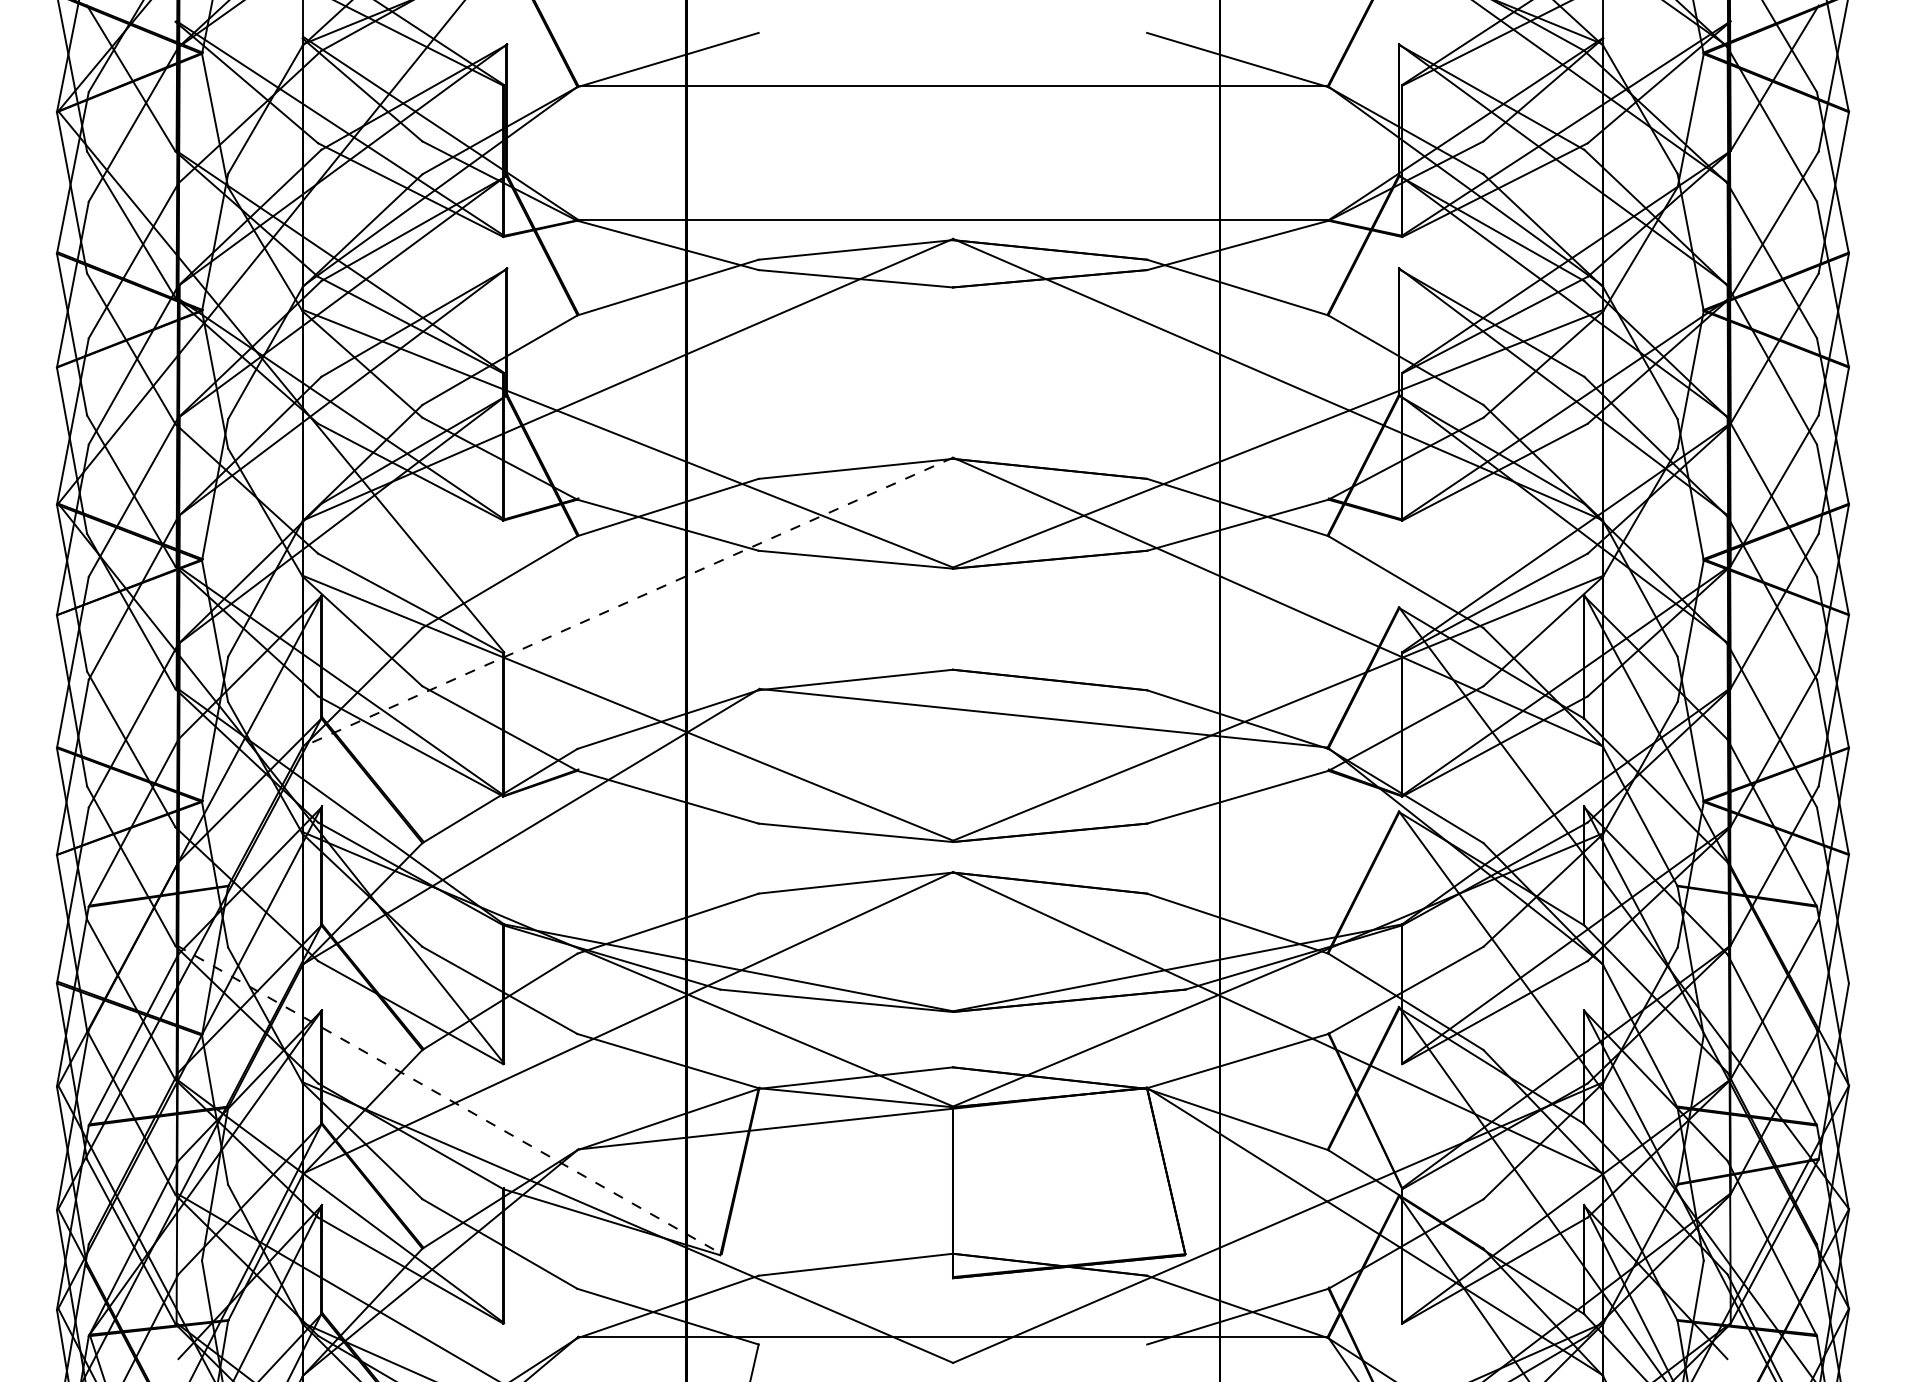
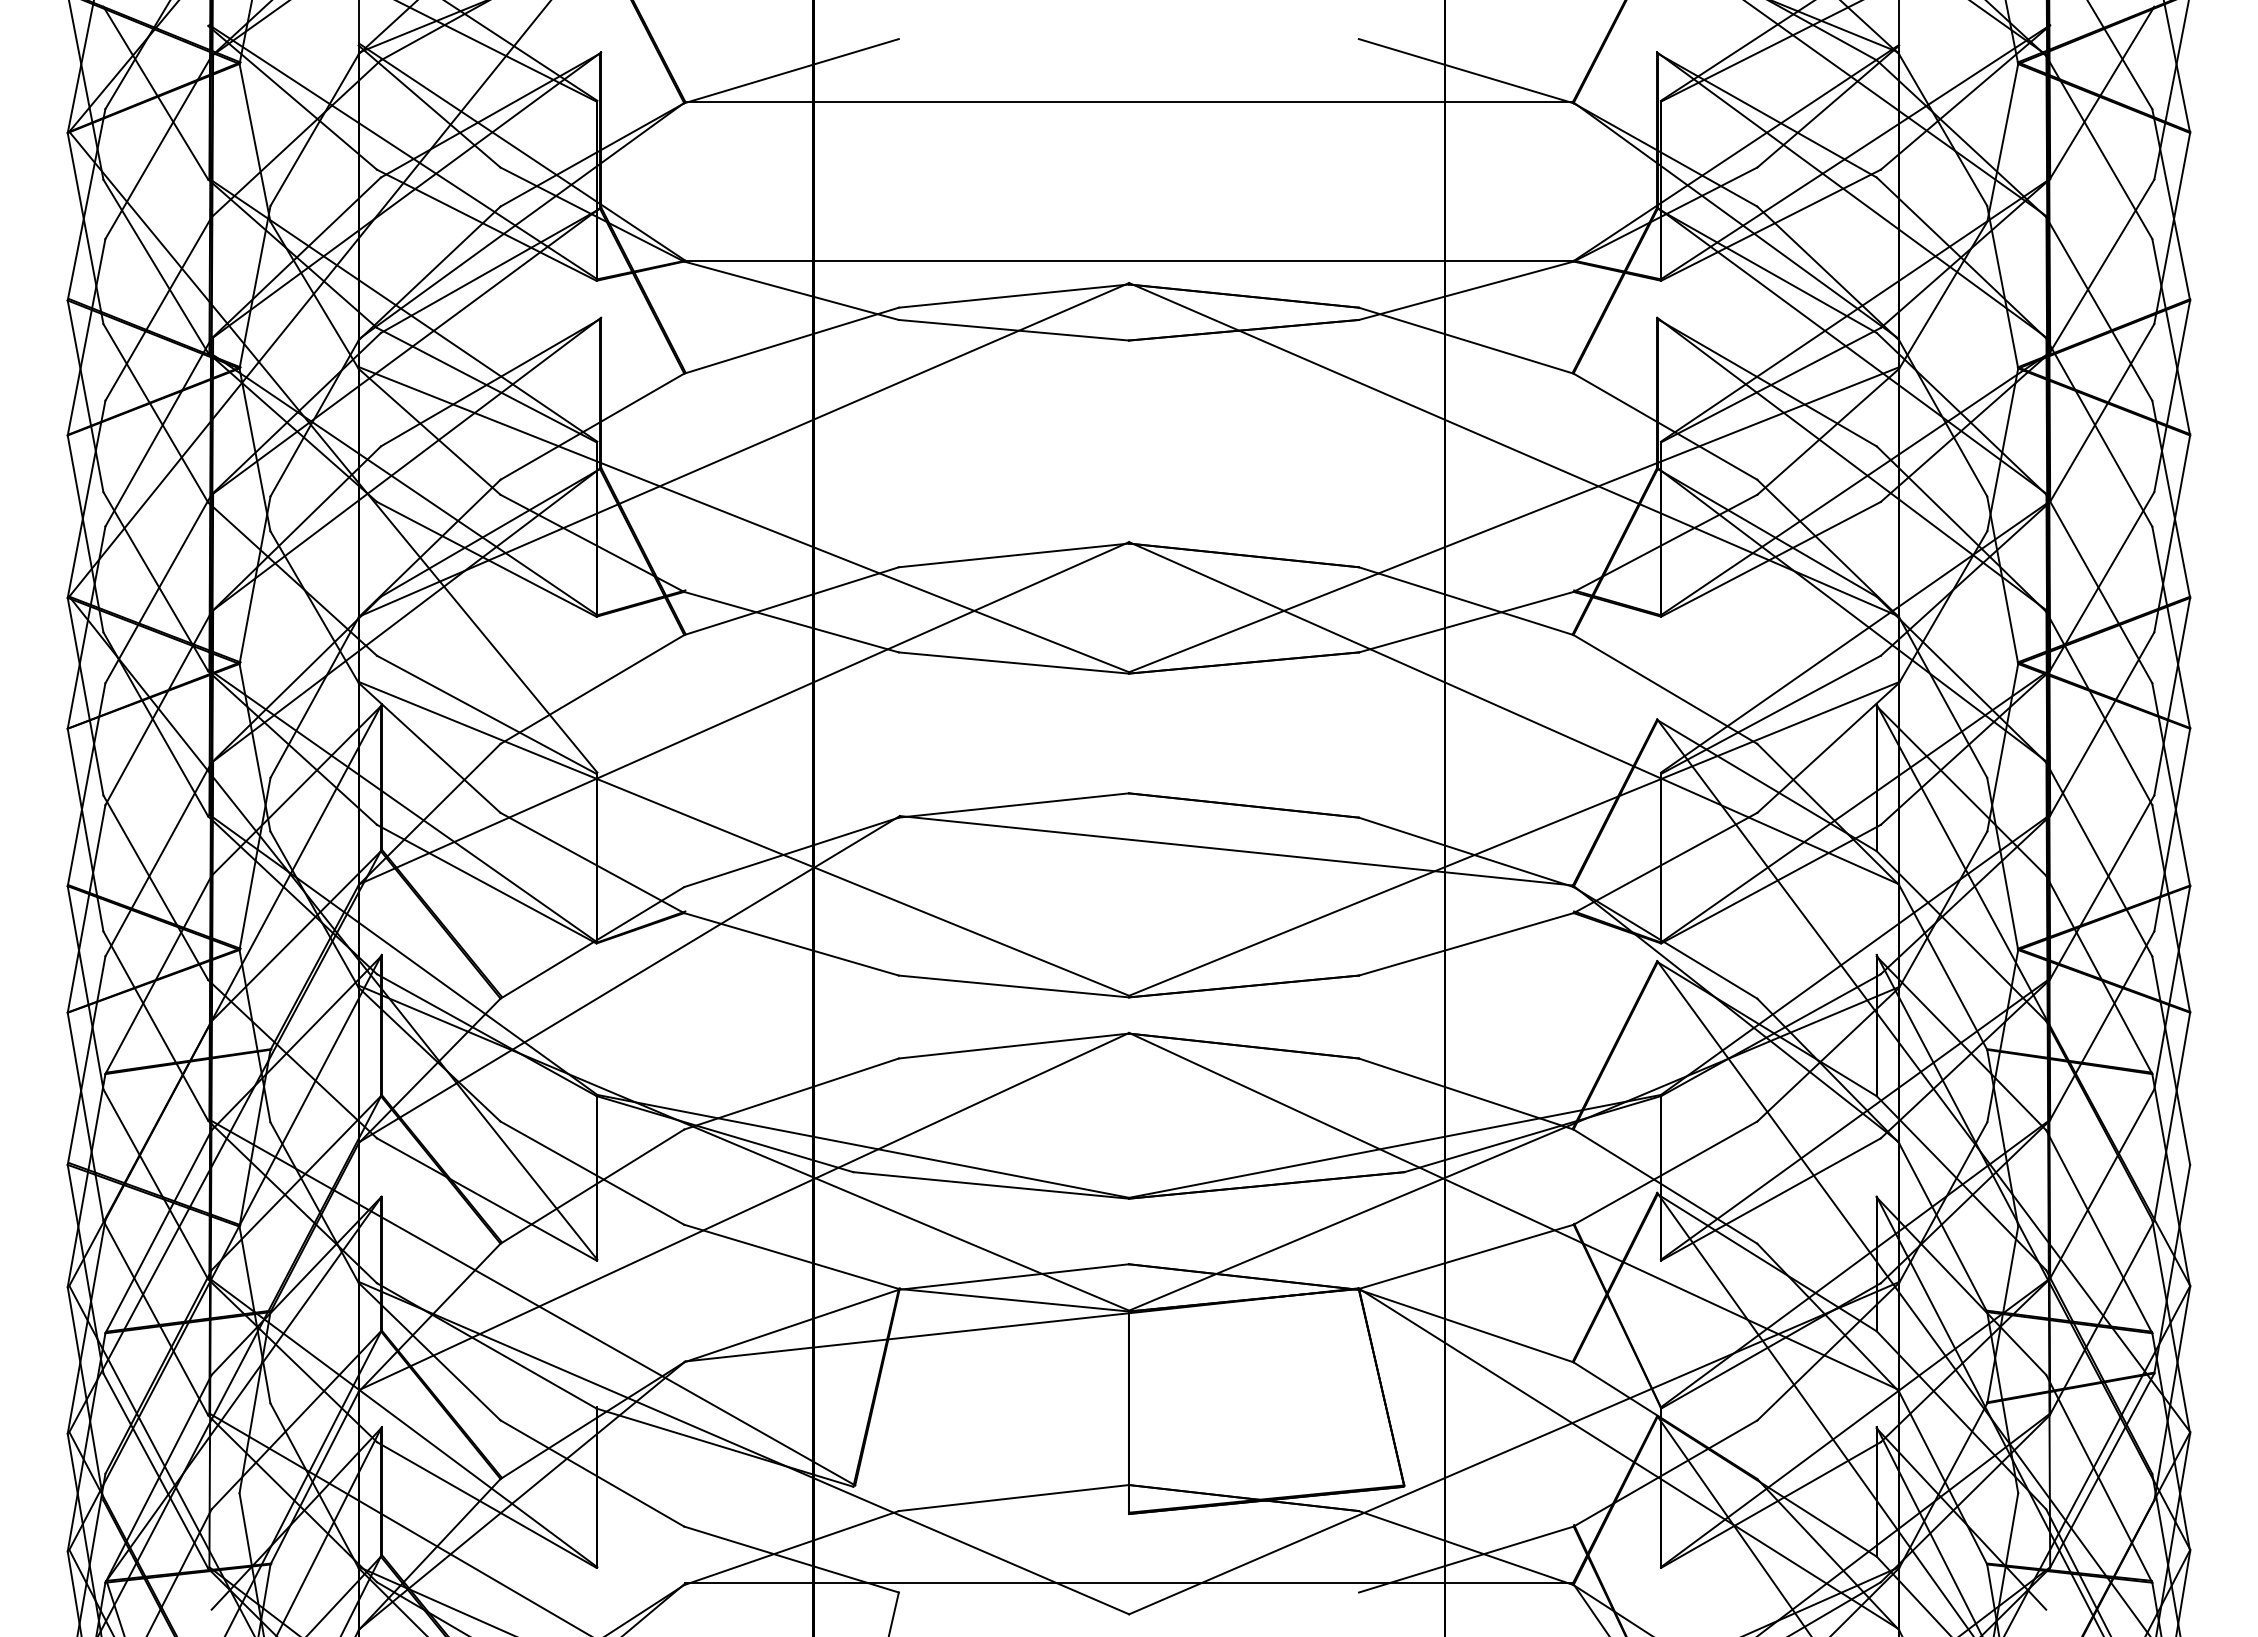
line: (627, 602) -> (743, 713), dashed -> solid
line: (449, 1099) -> (532, 1302), dashed -> solid

